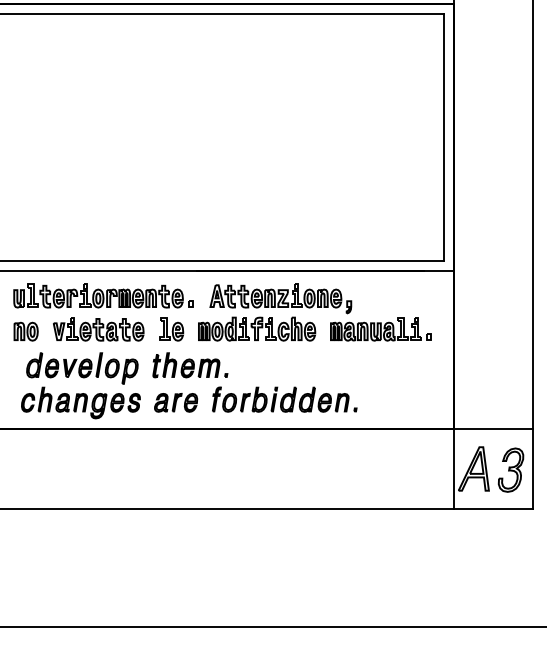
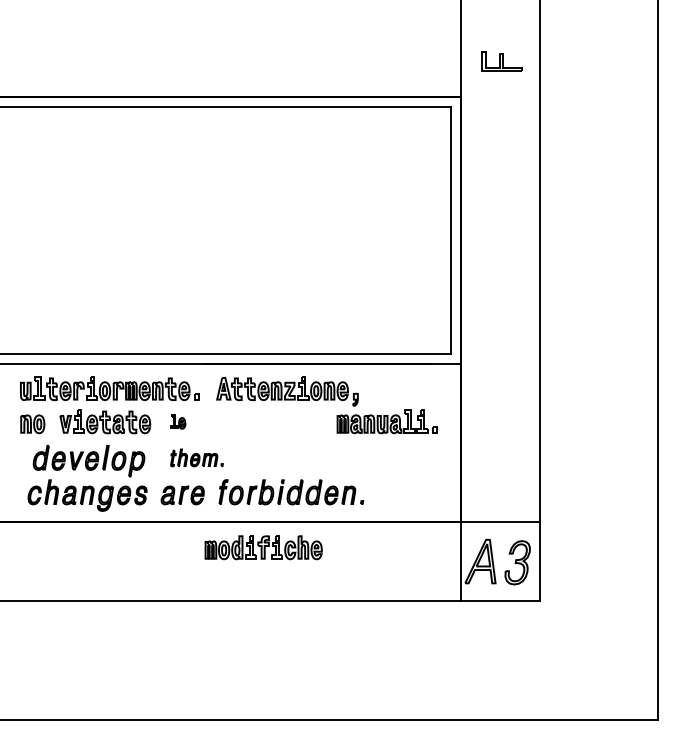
part: (171, 328) -> (178, 421), size x0.6
part: (256, 328) -> (263, 547), moved
part: (189, 364) -> (196, 457), size x0.7

